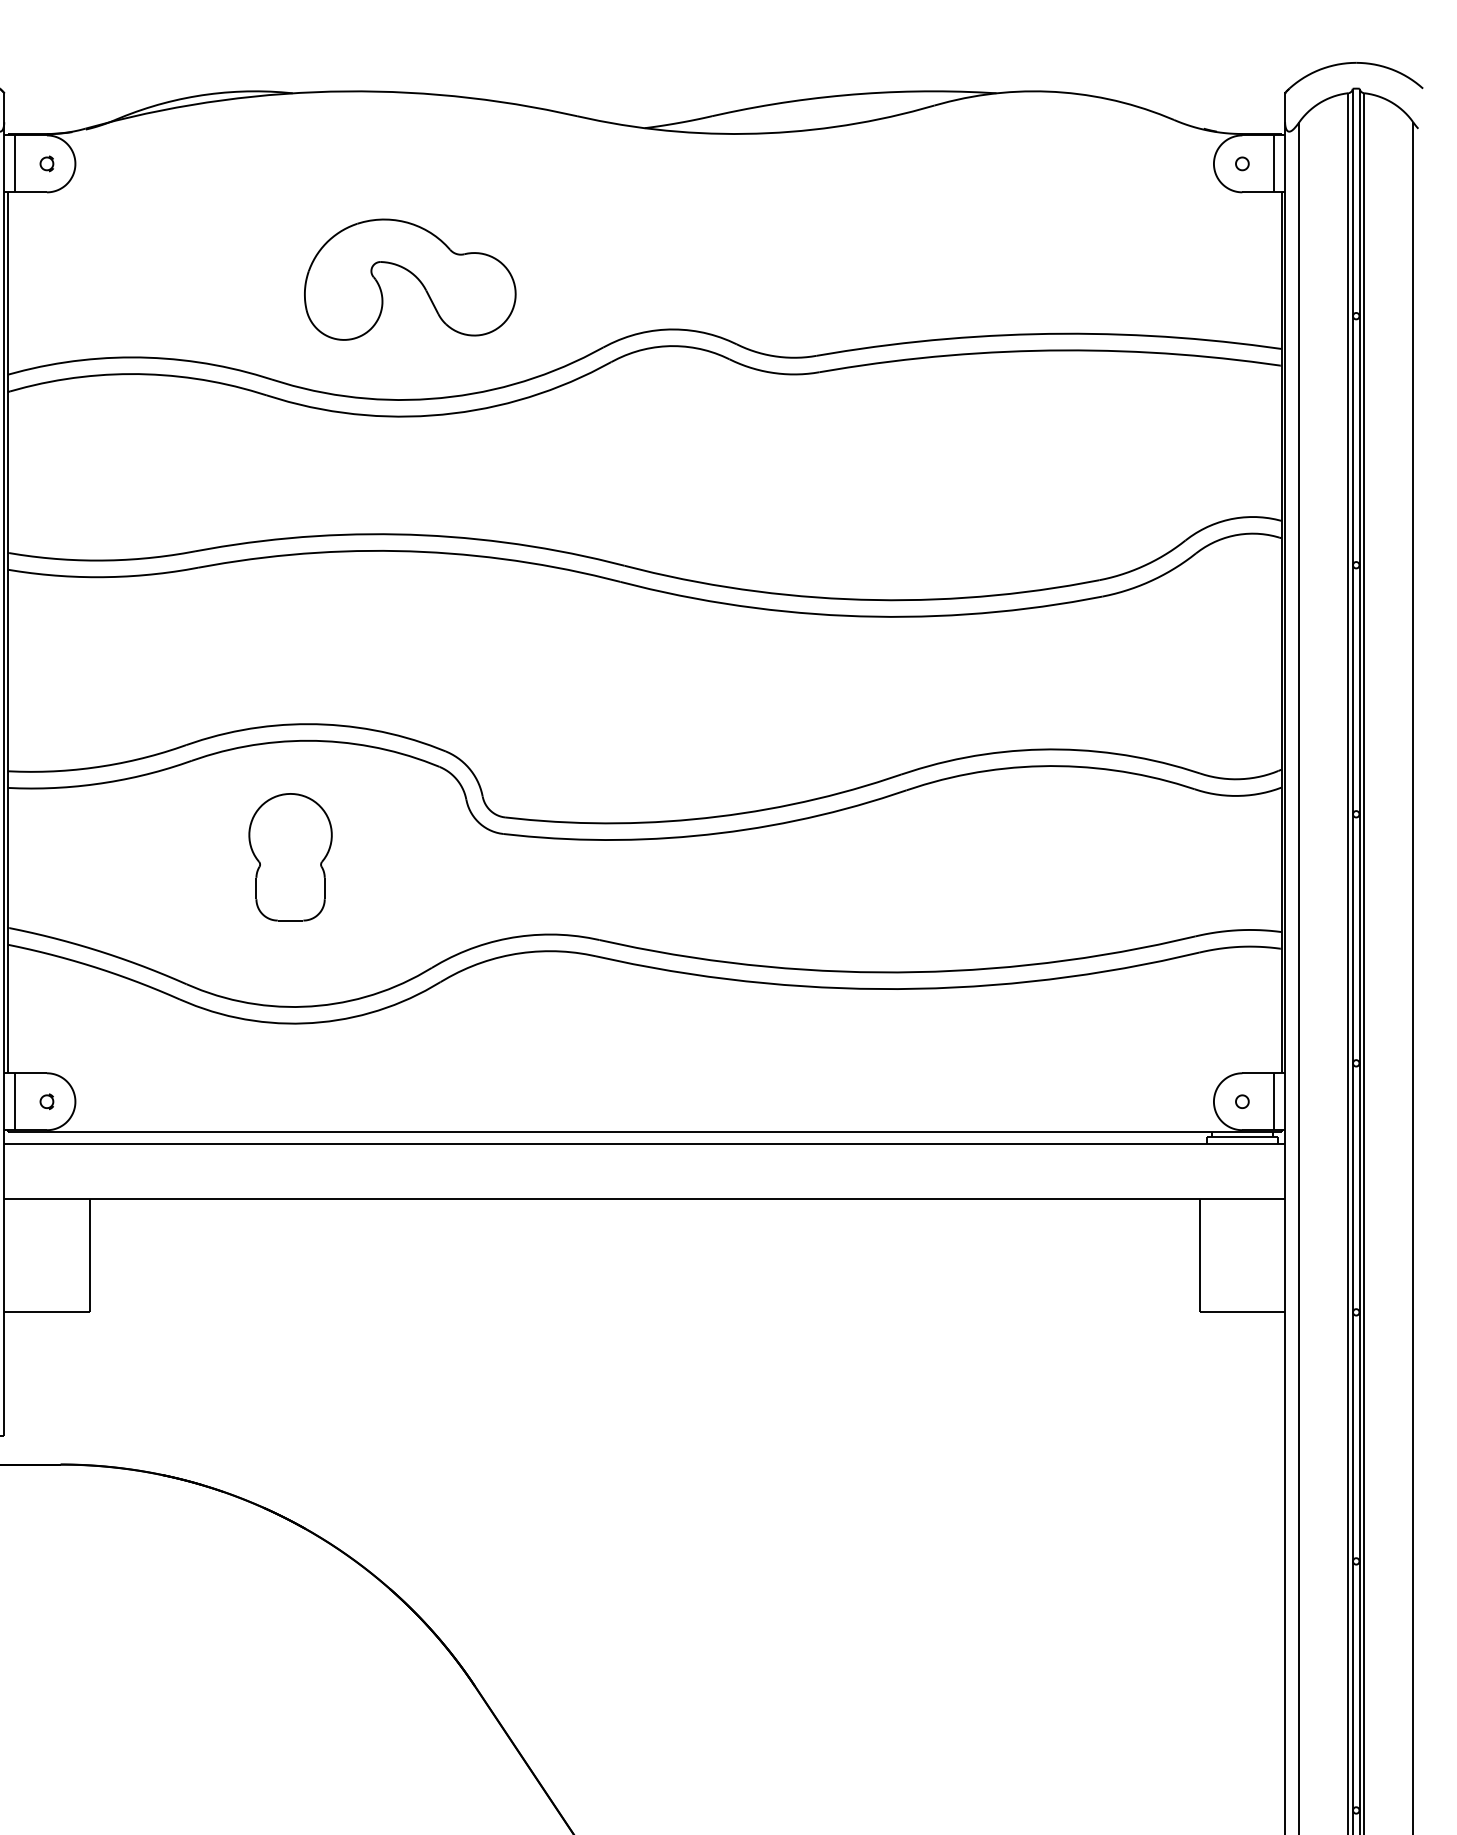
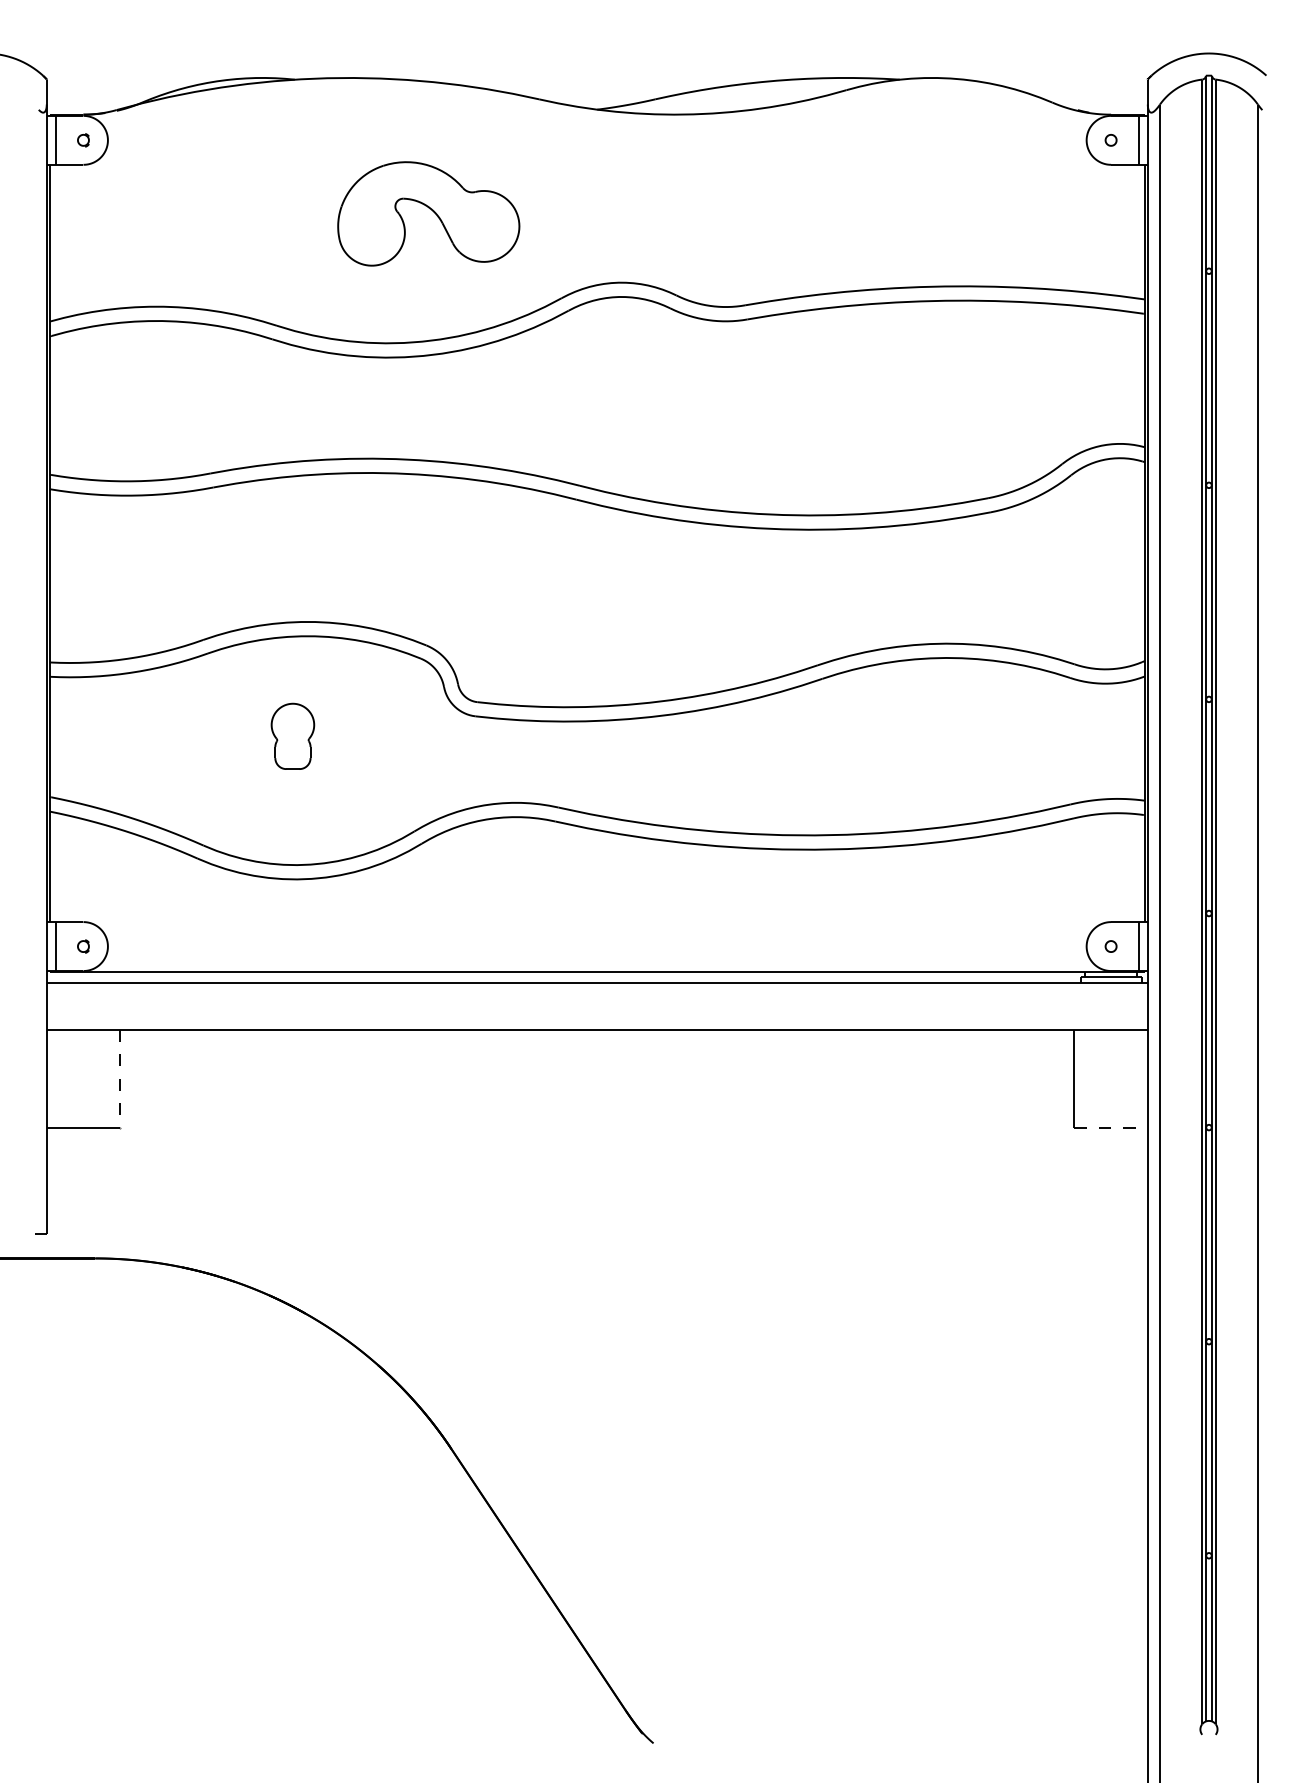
part: (409, 279) -> (428, 213), moved
part: (290, 857) -> (292, 736), size x0.6
line: (90, 1255) -> (120, 1078), solid -> dashed
line: (1242, 1312) -> (1111, 1127), solid -> dashed

